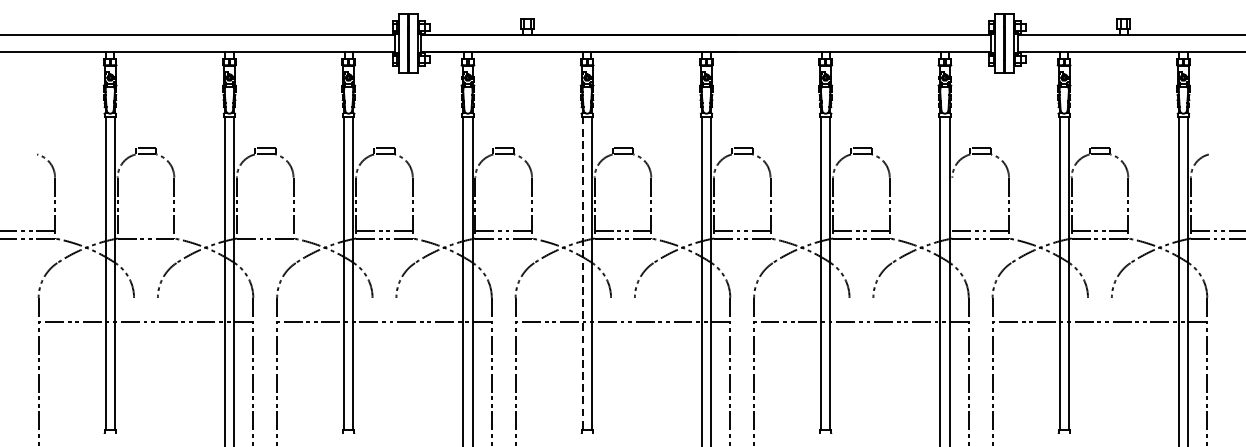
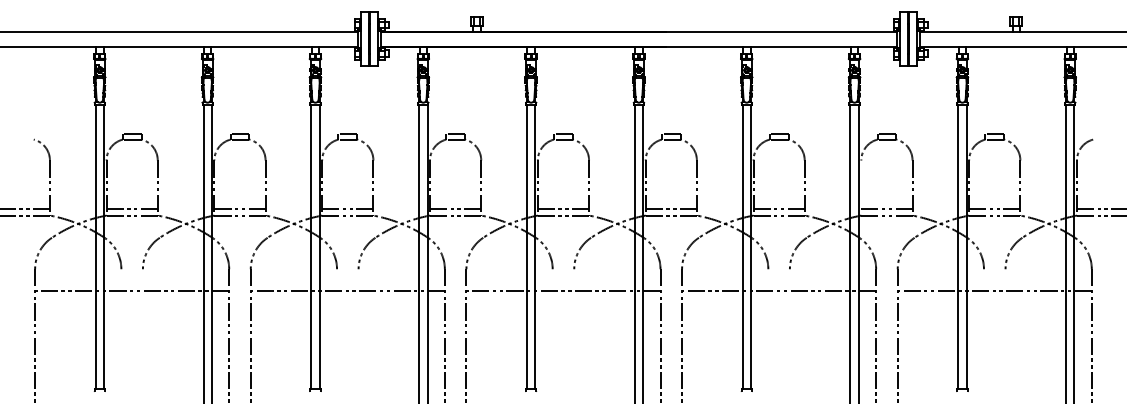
line: (145, 231) -> (131, 209), added
line: (264, 231) -> (239, 209), added
line: (582, 273) -> (526, 247), dashed -> solid

